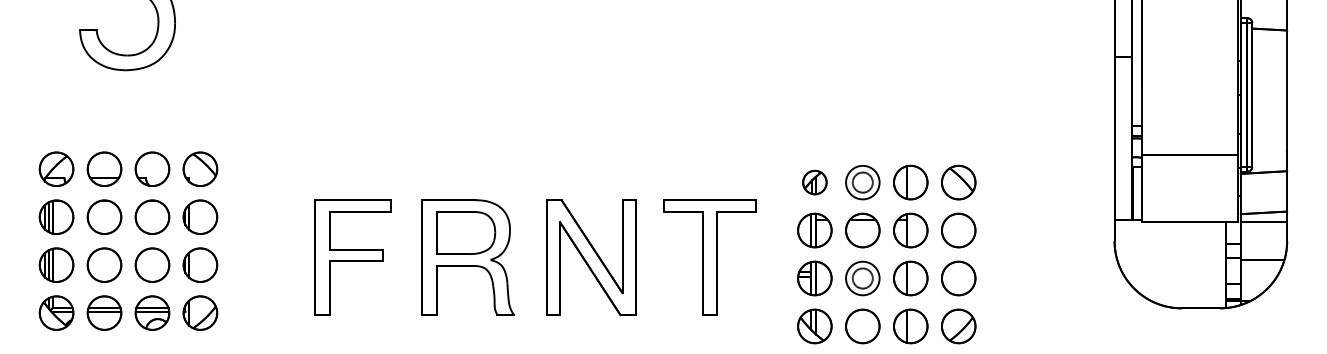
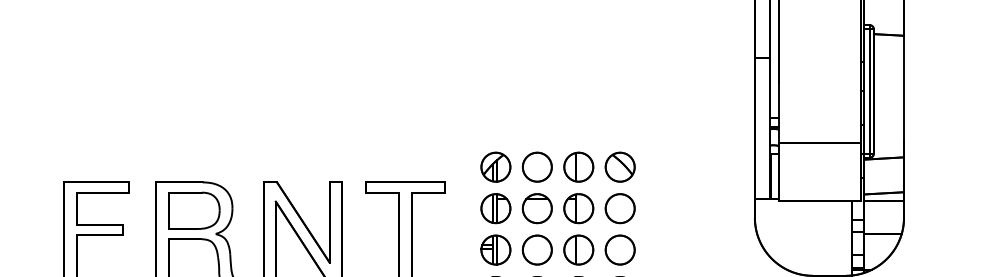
part: (814, 182) -> (495, 167), size x1.43
circle: (862, 182) -> (537, 167), size x1.67
circle: (862, 278) -> (537, 250), size x1.67

